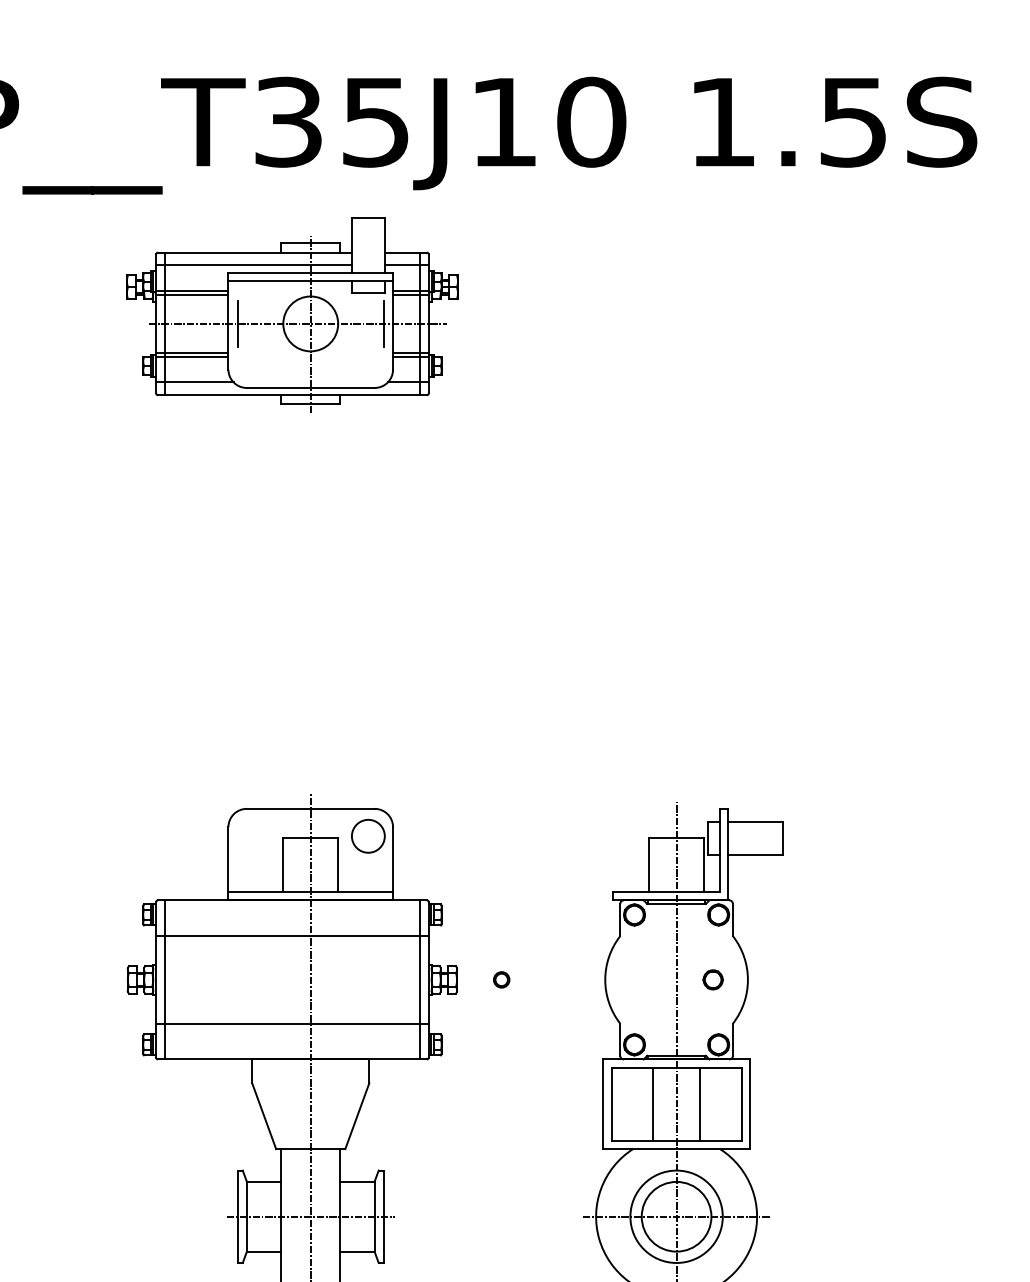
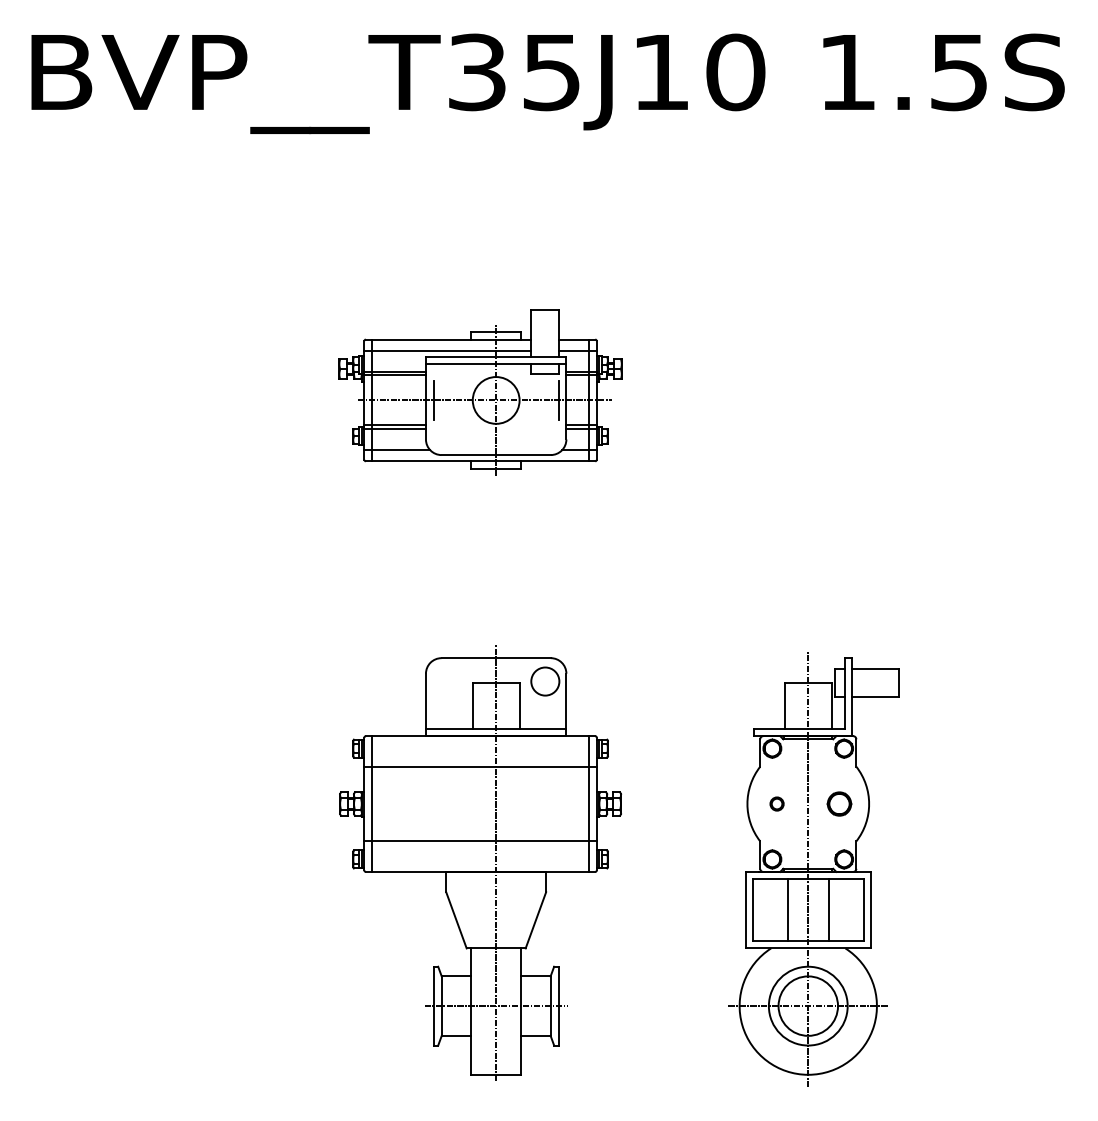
part: (292, 314) -> (480, 392), moved
circle: (501, 979) -> (776, 803), moved
part: (713, 979) -> (839, 803), size x1.43

